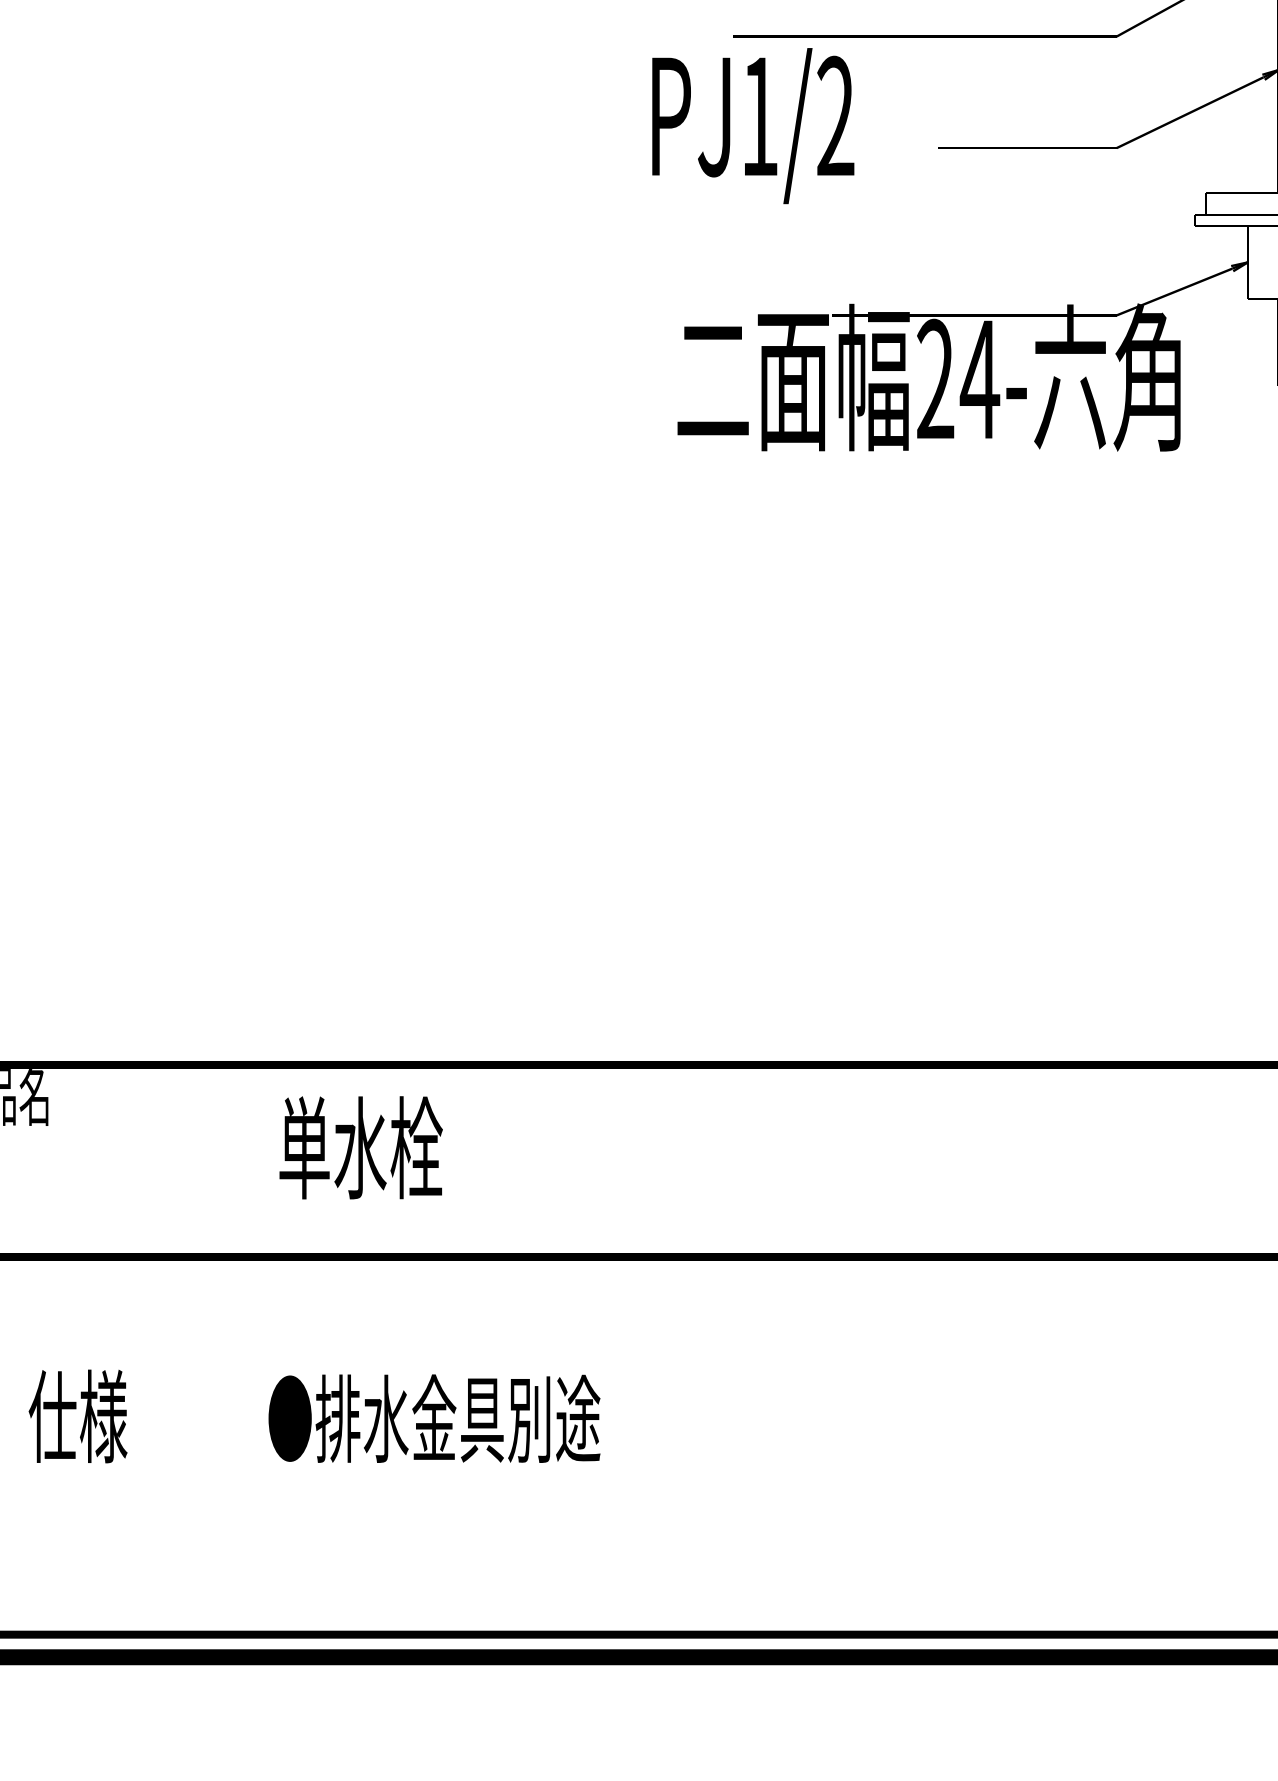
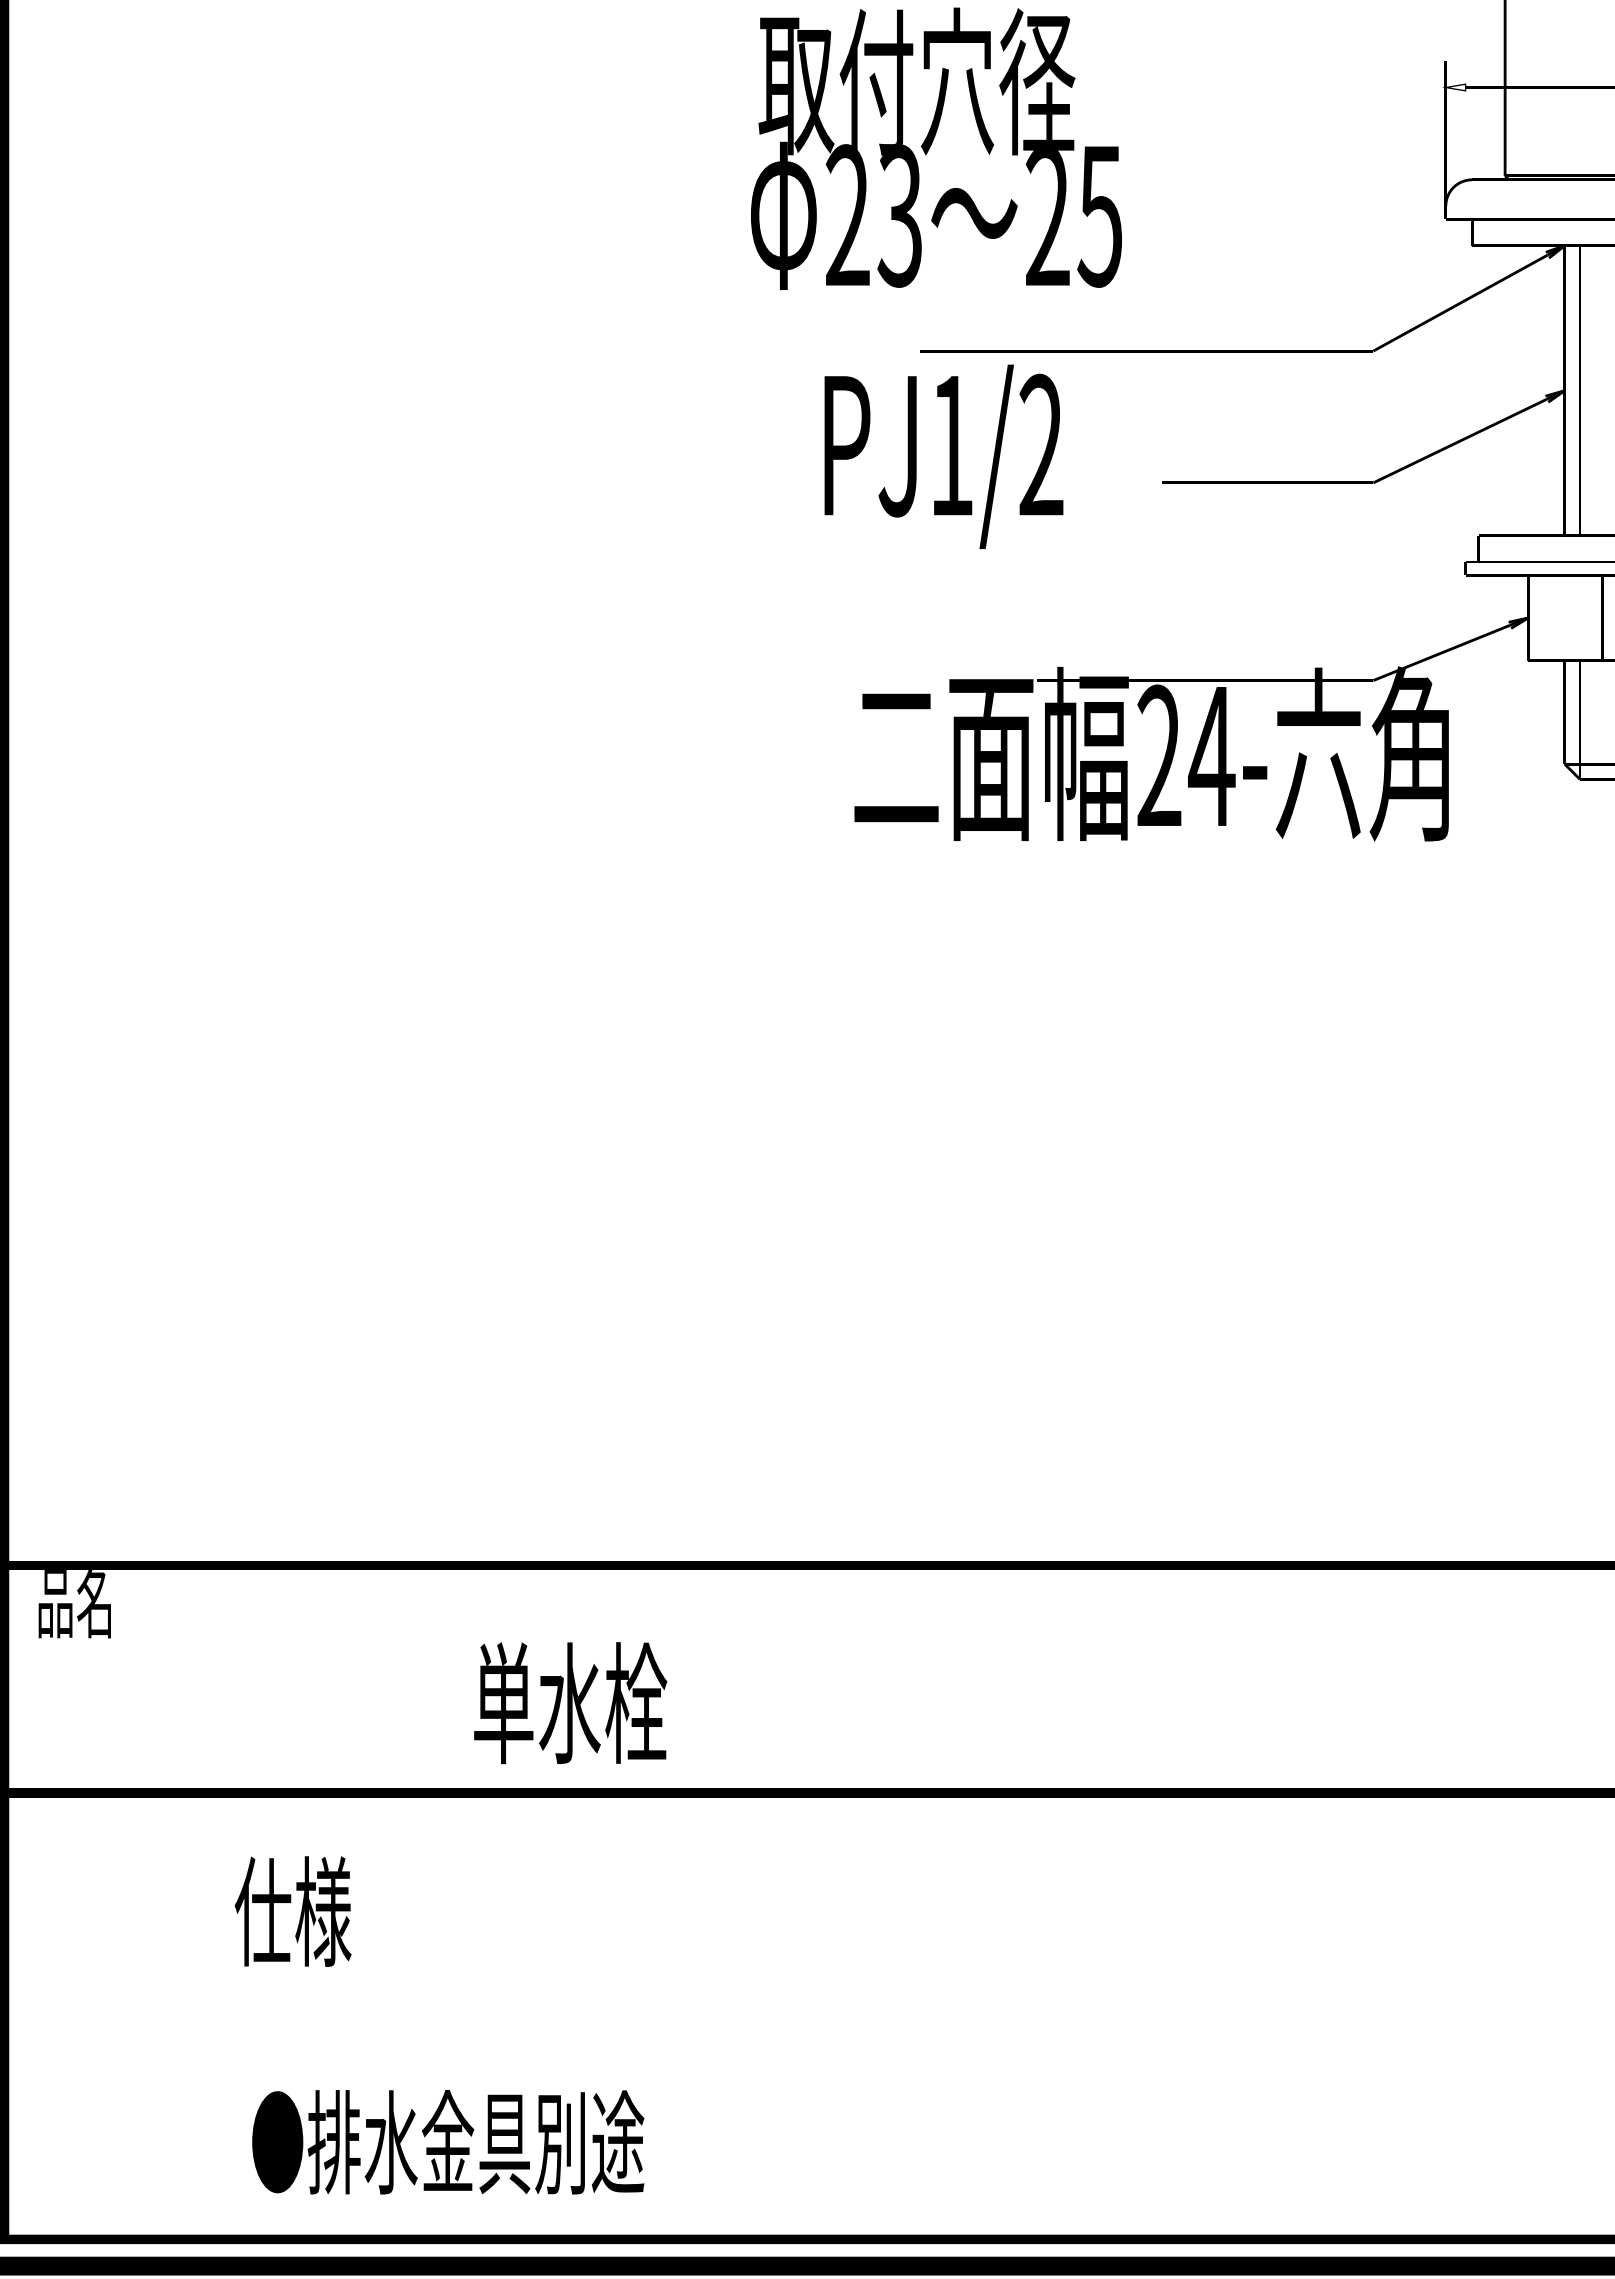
text: (361, 1148) -> (570, 1703), moved
text: (77, 1416) -> (292, 1911), moved
text: (434, 1418) -> (448, 2142), moved

